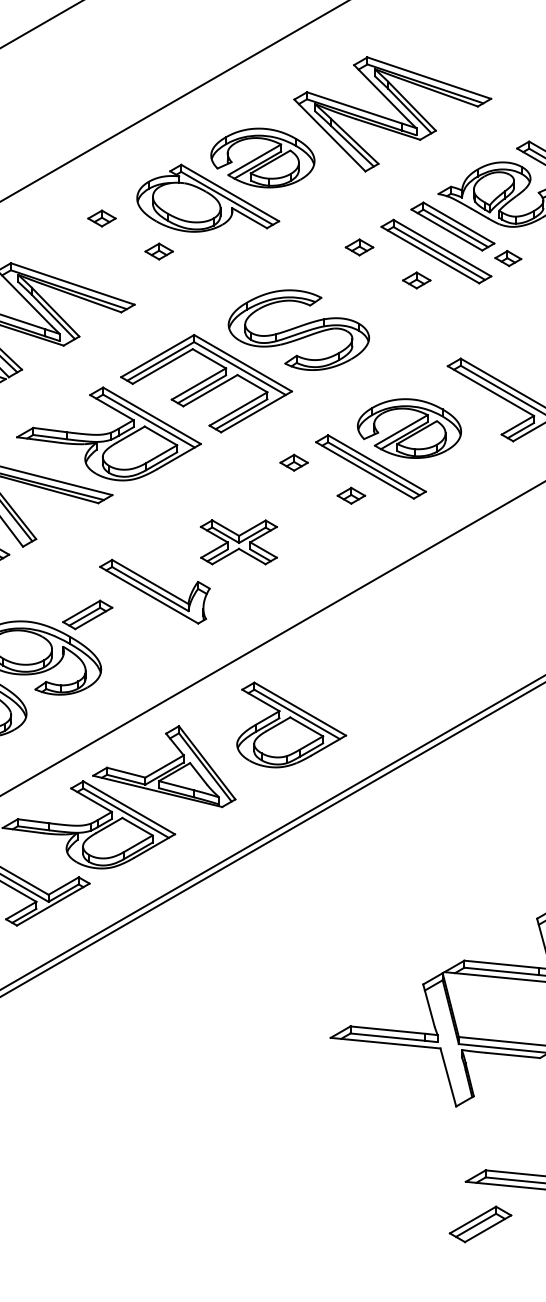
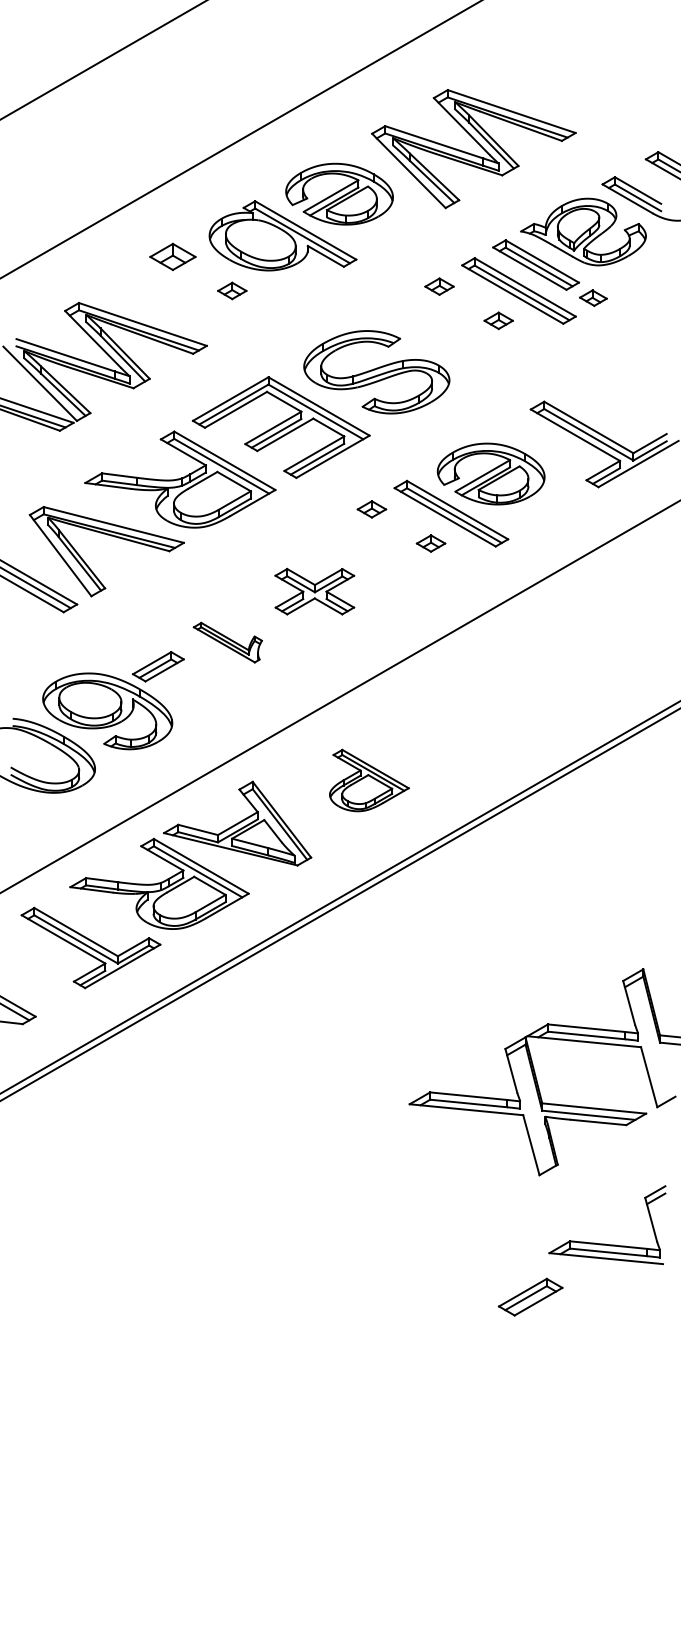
part: (102, 218) -> (173, 256), size x1.6
part: (154, 591) -> (227, 642), size x0.6
part: (291, 724) -> (369, 780), size x0.7
part: (480, 1223) -> (530, 1296), moved

